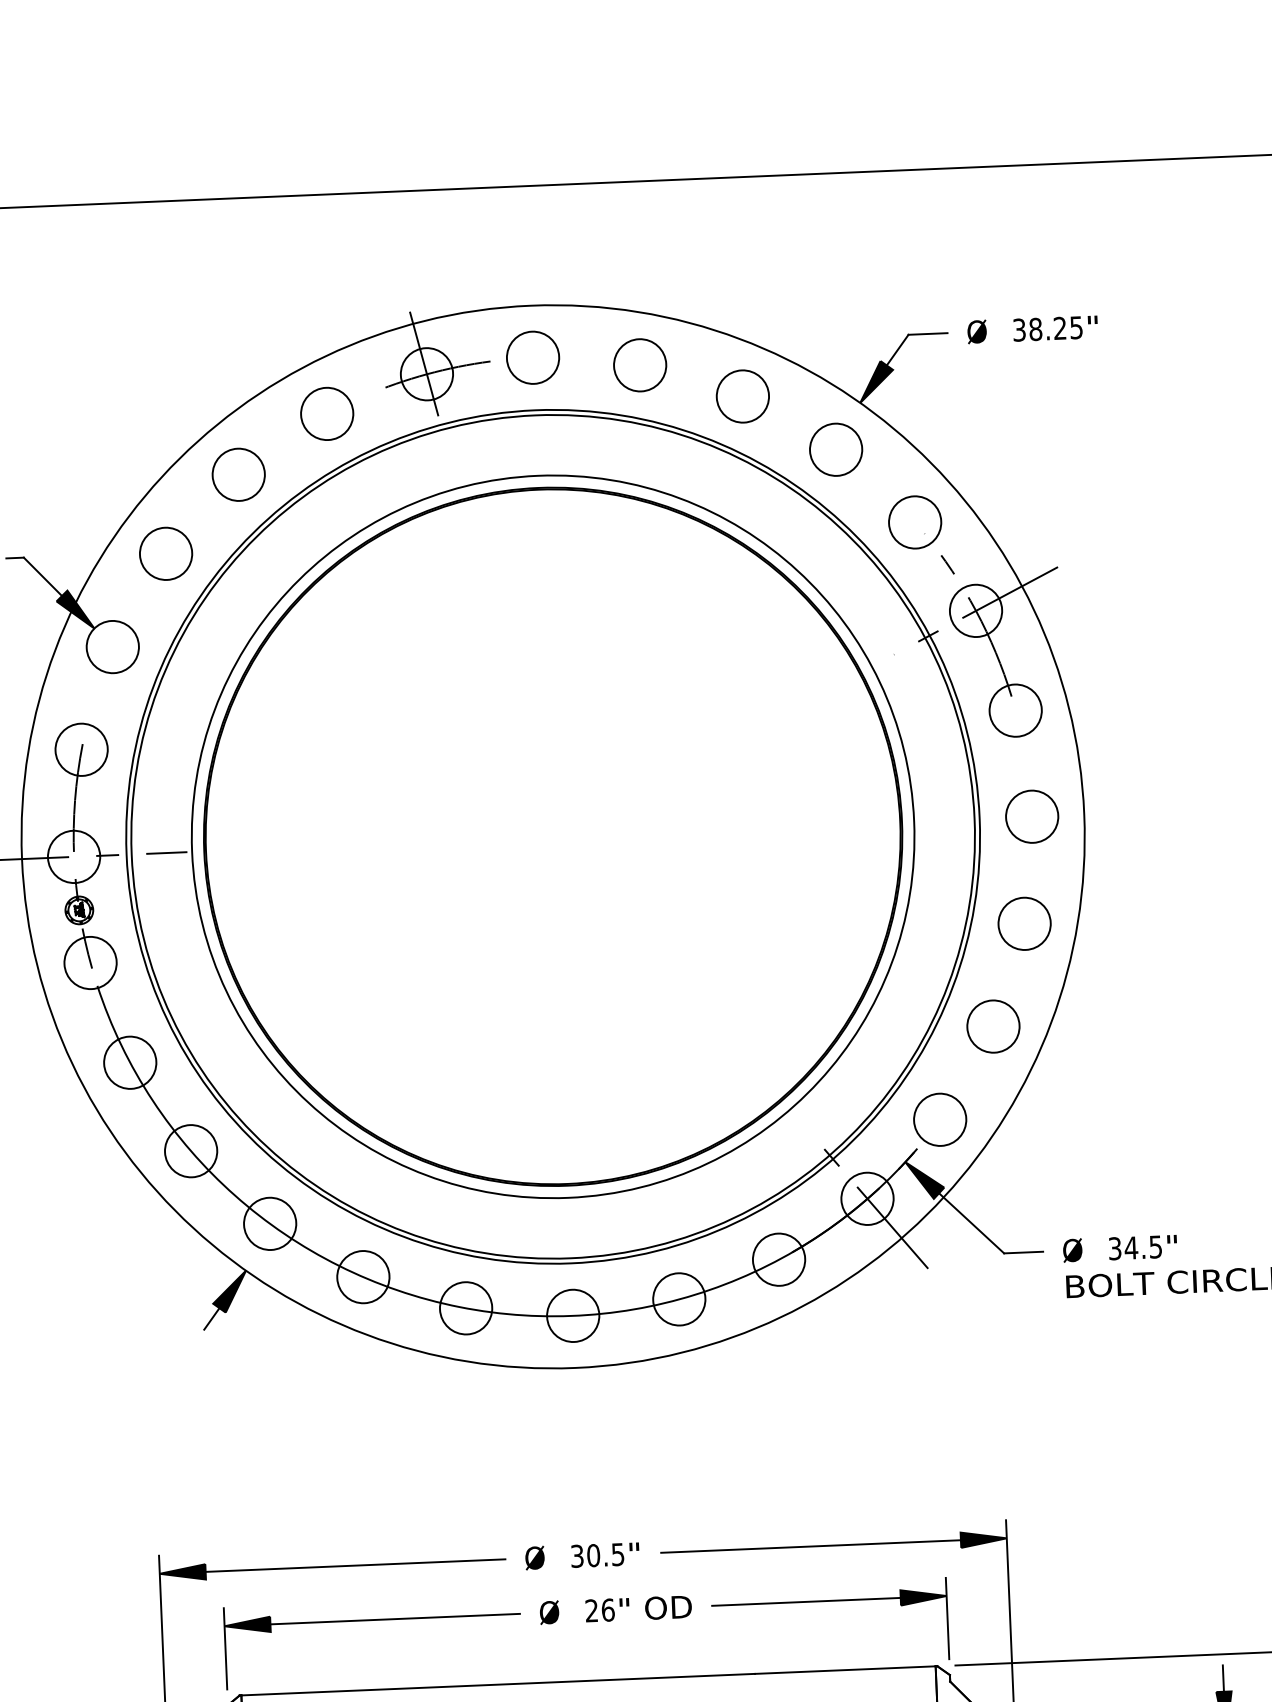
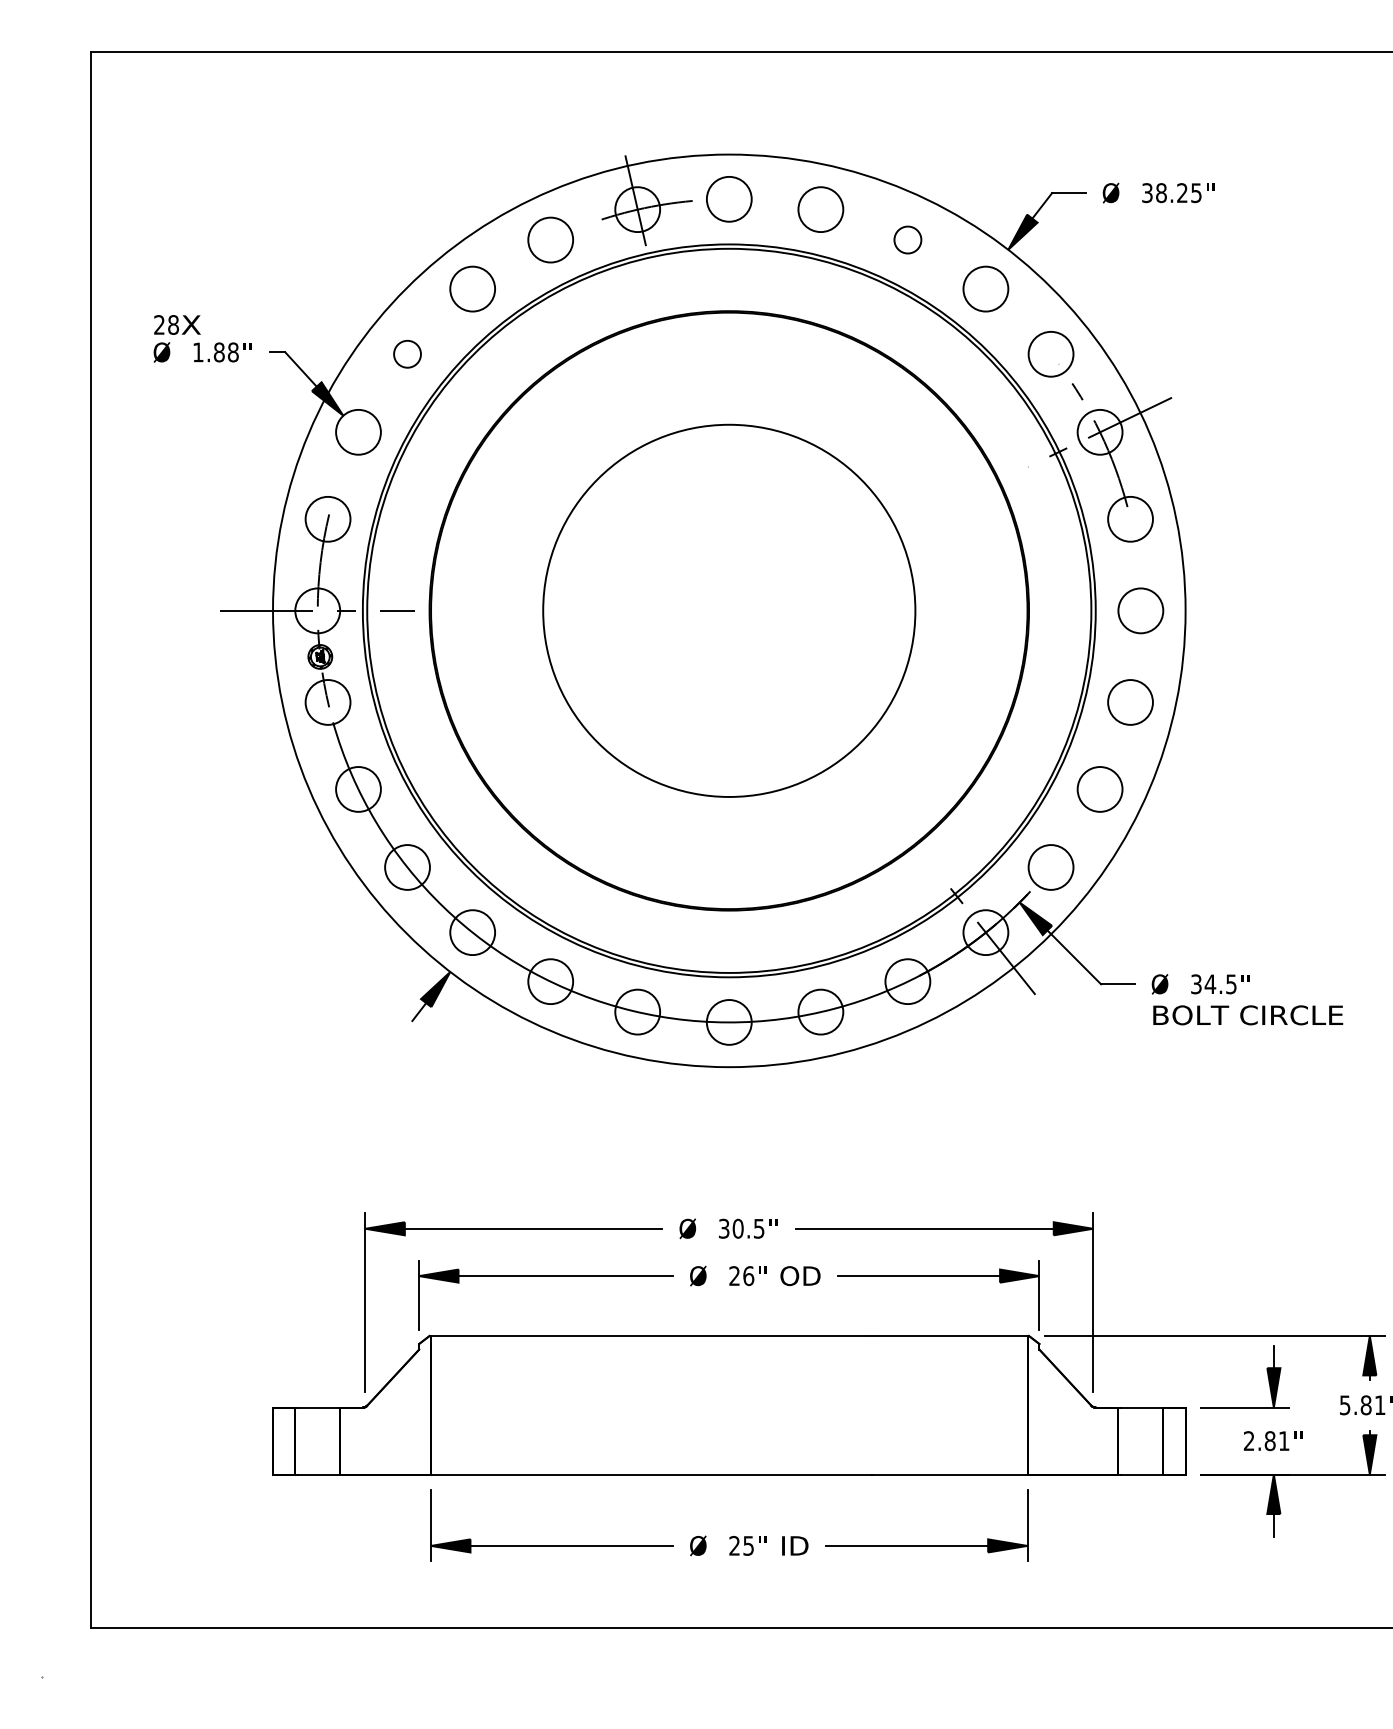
circle: (742, 395) -> (907, 239), size x0.6
circle: (166, 552) -> (407, 353), size x0.6
circle: (553, 836) -> (729, 610), size x0.6

